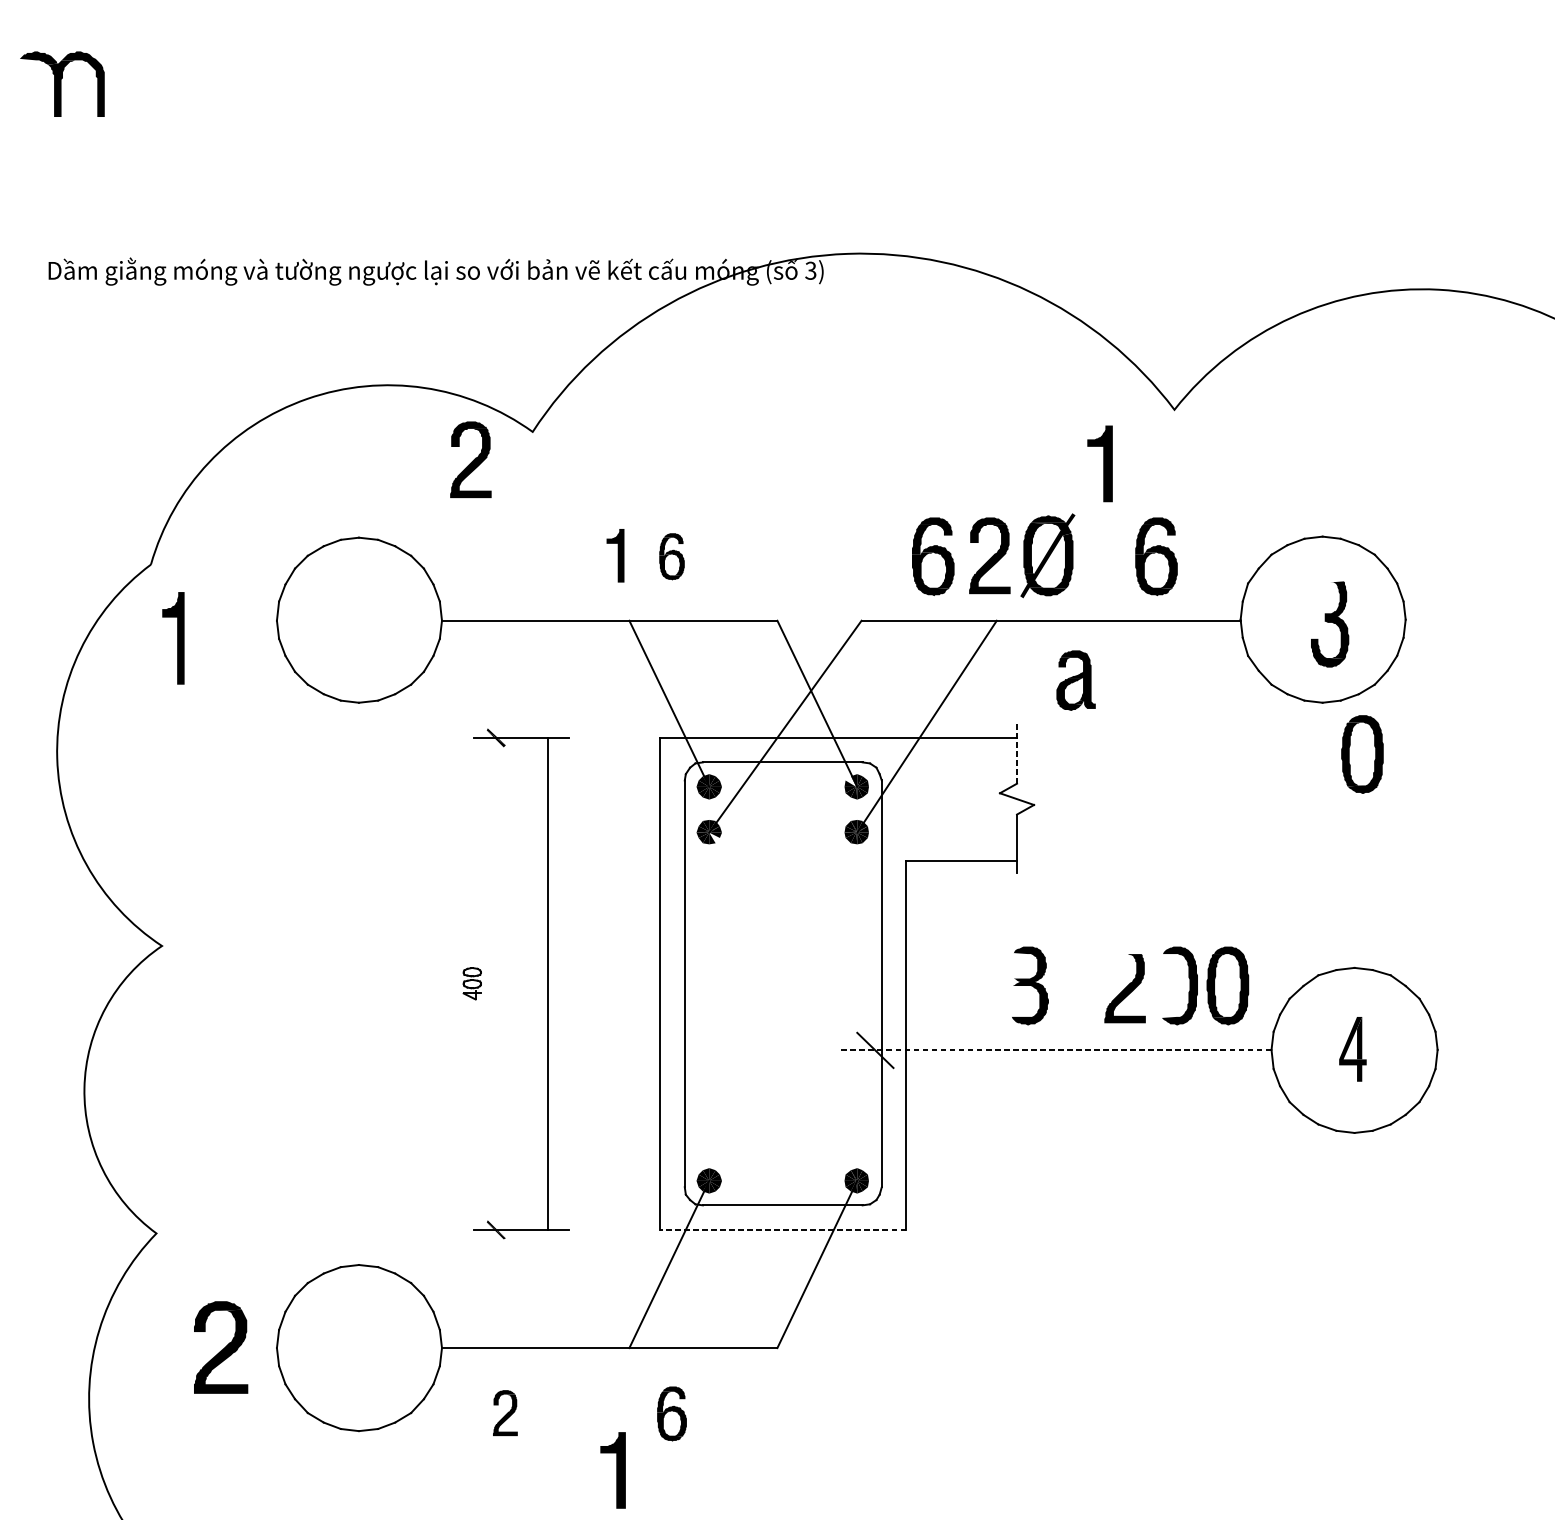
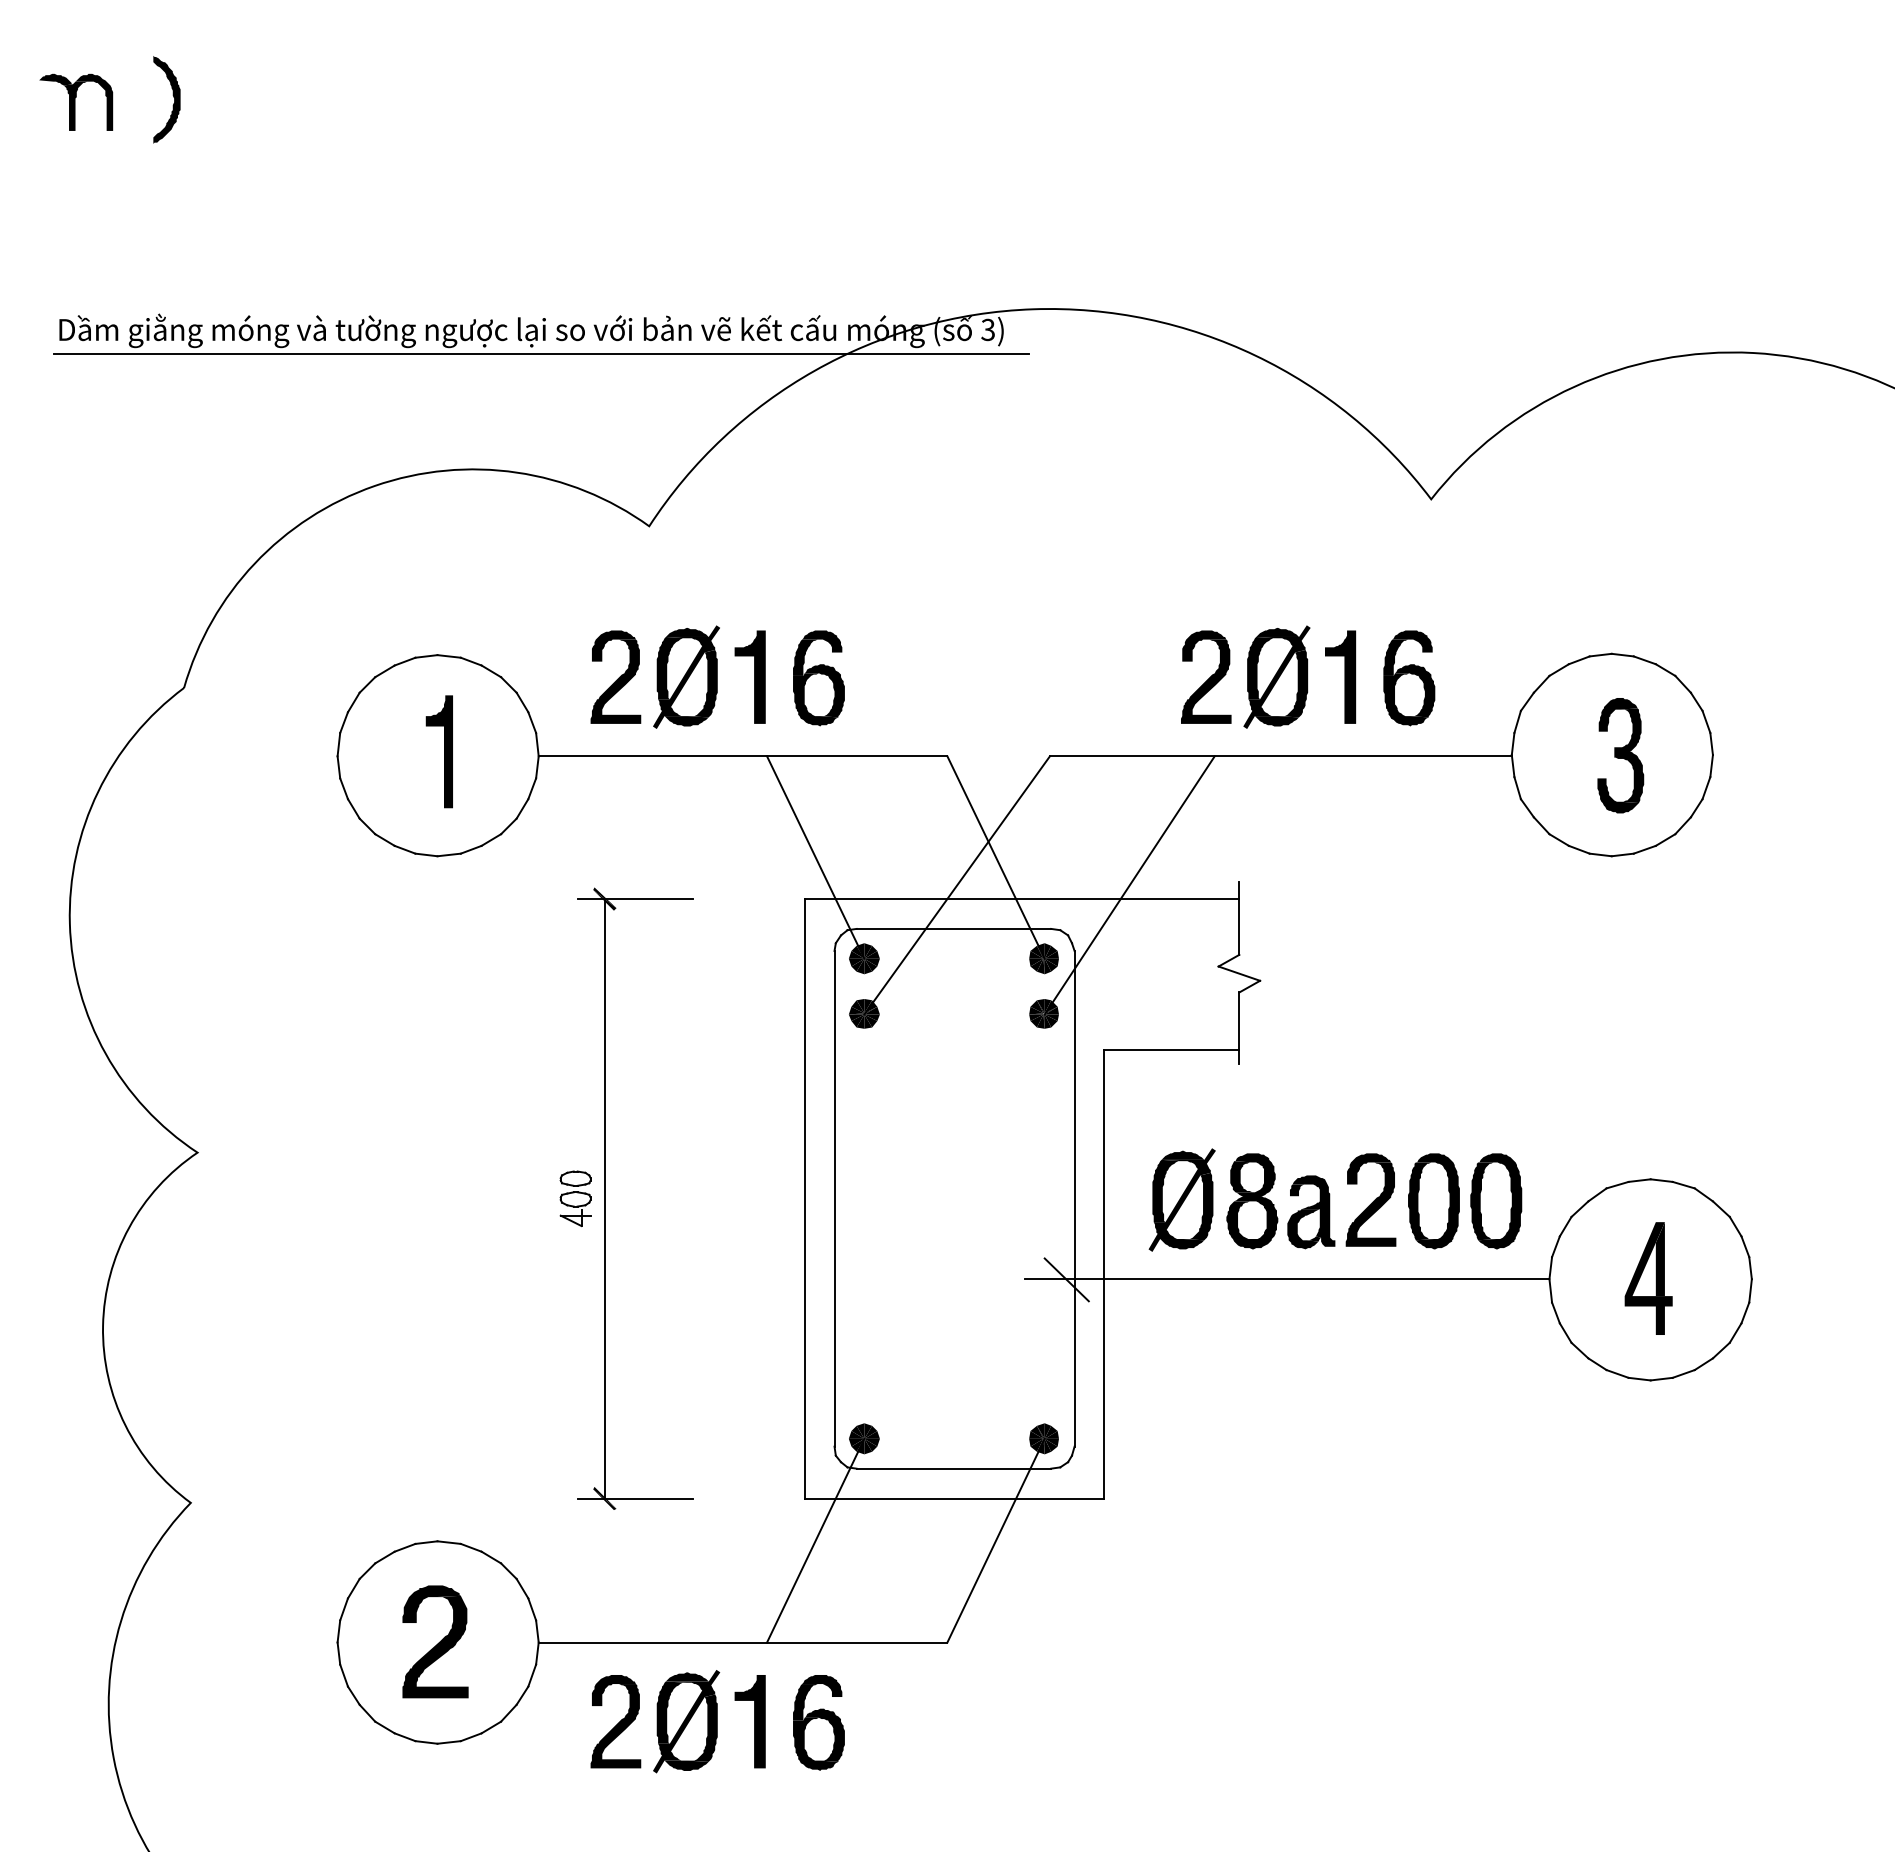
part: (141, 78) -> (172, 95), added
part: (62, 83) -> (76, 101), size x0.71
line: (444, 290) -> (541, 353), added
part: (470, 459) -> (615, 676), moved
part: (1100, 463) -> (1340, 676), moved
part: (563, 555) -> (686, 676), added
part: (615, 555) -> (749, 676), size x1.43
part: (671, 556) -> (818, 678), size x1.67
part: (933, 556) -> (1137, 678), removed
fill: (1327, 586) -> (1617, 714), added
part: (172, 638) -> (438, 751), moved
part: (1076, 680) -> (1311, 1212), moved
line: (1017, 753) -> (1239, 918), dashed -> solid
part: (1362, 754) -> (1660, 919), removed
fill: (850, 780) -> (1036, 951), added
fill: (714, 837) -> (870, 1020), added
fill: (1123, 959) -> (1369, 1168), added
fill: (1018, 965) -> (1241, 1176), added
part: (472, 983) -> (575, 1198), size x1.43
line: (547, 983) -> (604, 1198), moved
part: (969, 984) -> (1181, 1199), added
fill: (1165, 986) -> (1420, 1201), added
fill: (1017, 1001) -> (1239, 1220), added
part: (1352, 1049) -> (1648, 1278), size x1.43
line: (1056, 1050) -> (1287, 1279), dashed -> solid
line: (783, 1229) -> (954, 1498), dashed -> solid
part: (221, 1347) -> (435, 1641), moved
part: (505, 1412) -> (615, 1721), size x1.67
part: (563, 1412) -> (686, 1721), added
part: (671, 1413) -> (818, 1722), size x1.43
part: (612, 1470) -> (749, 1721), moved

